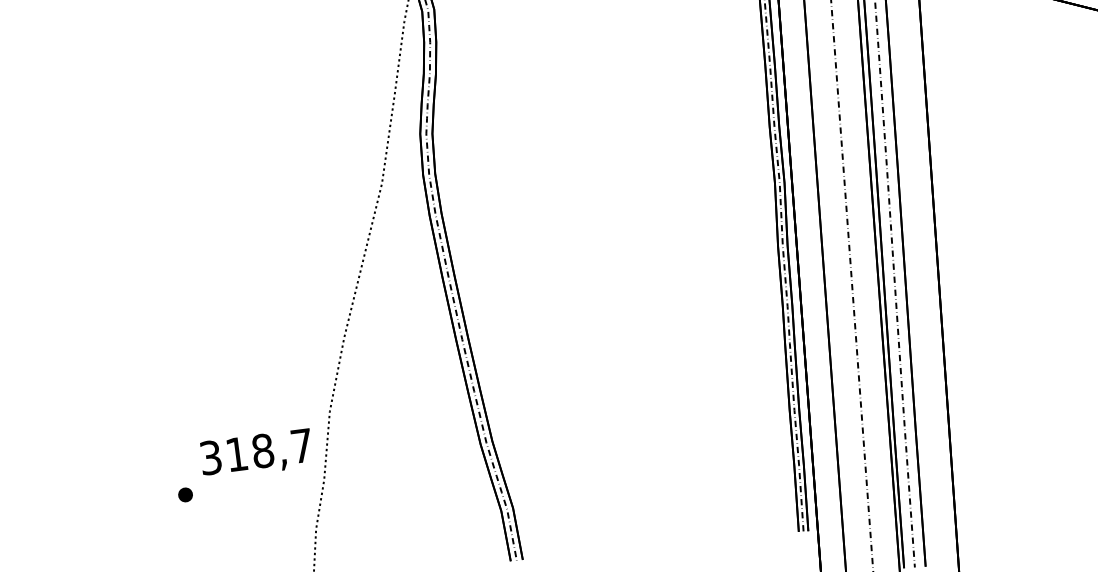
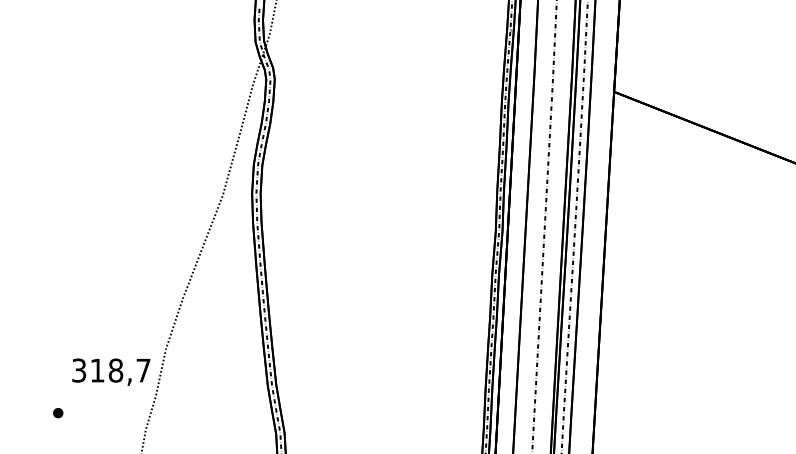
part: (186, 495) -> (58, 413), moved

